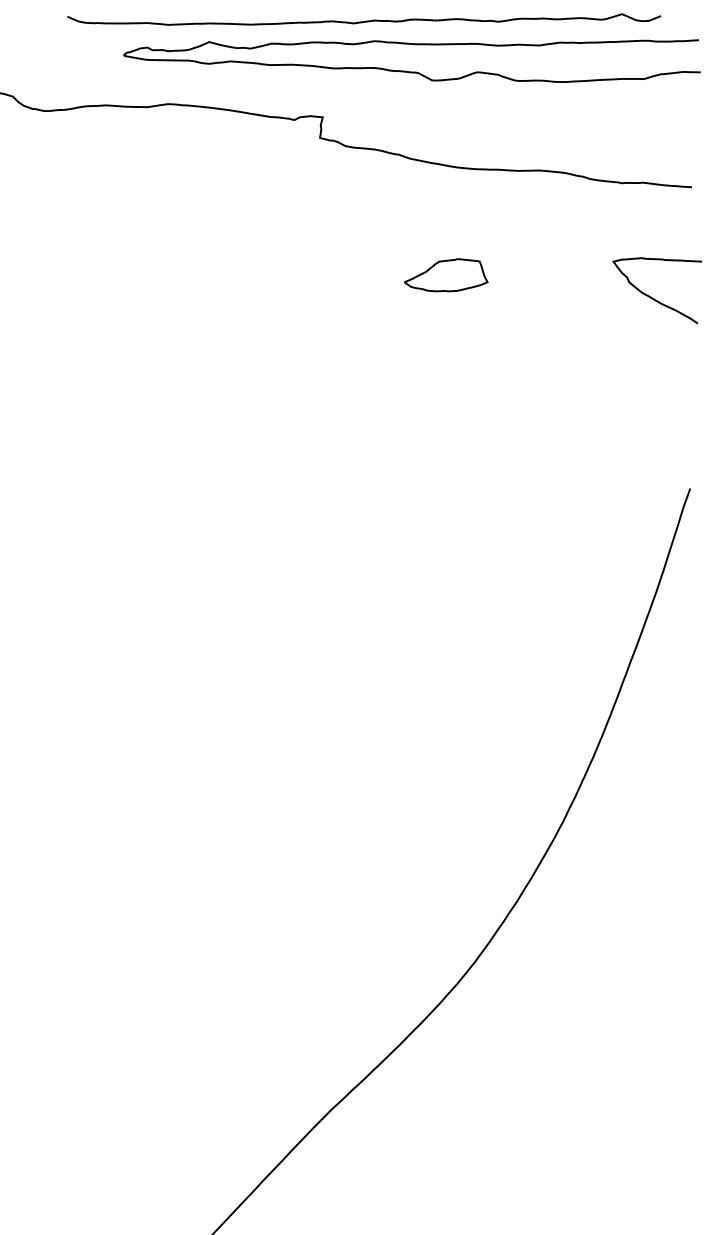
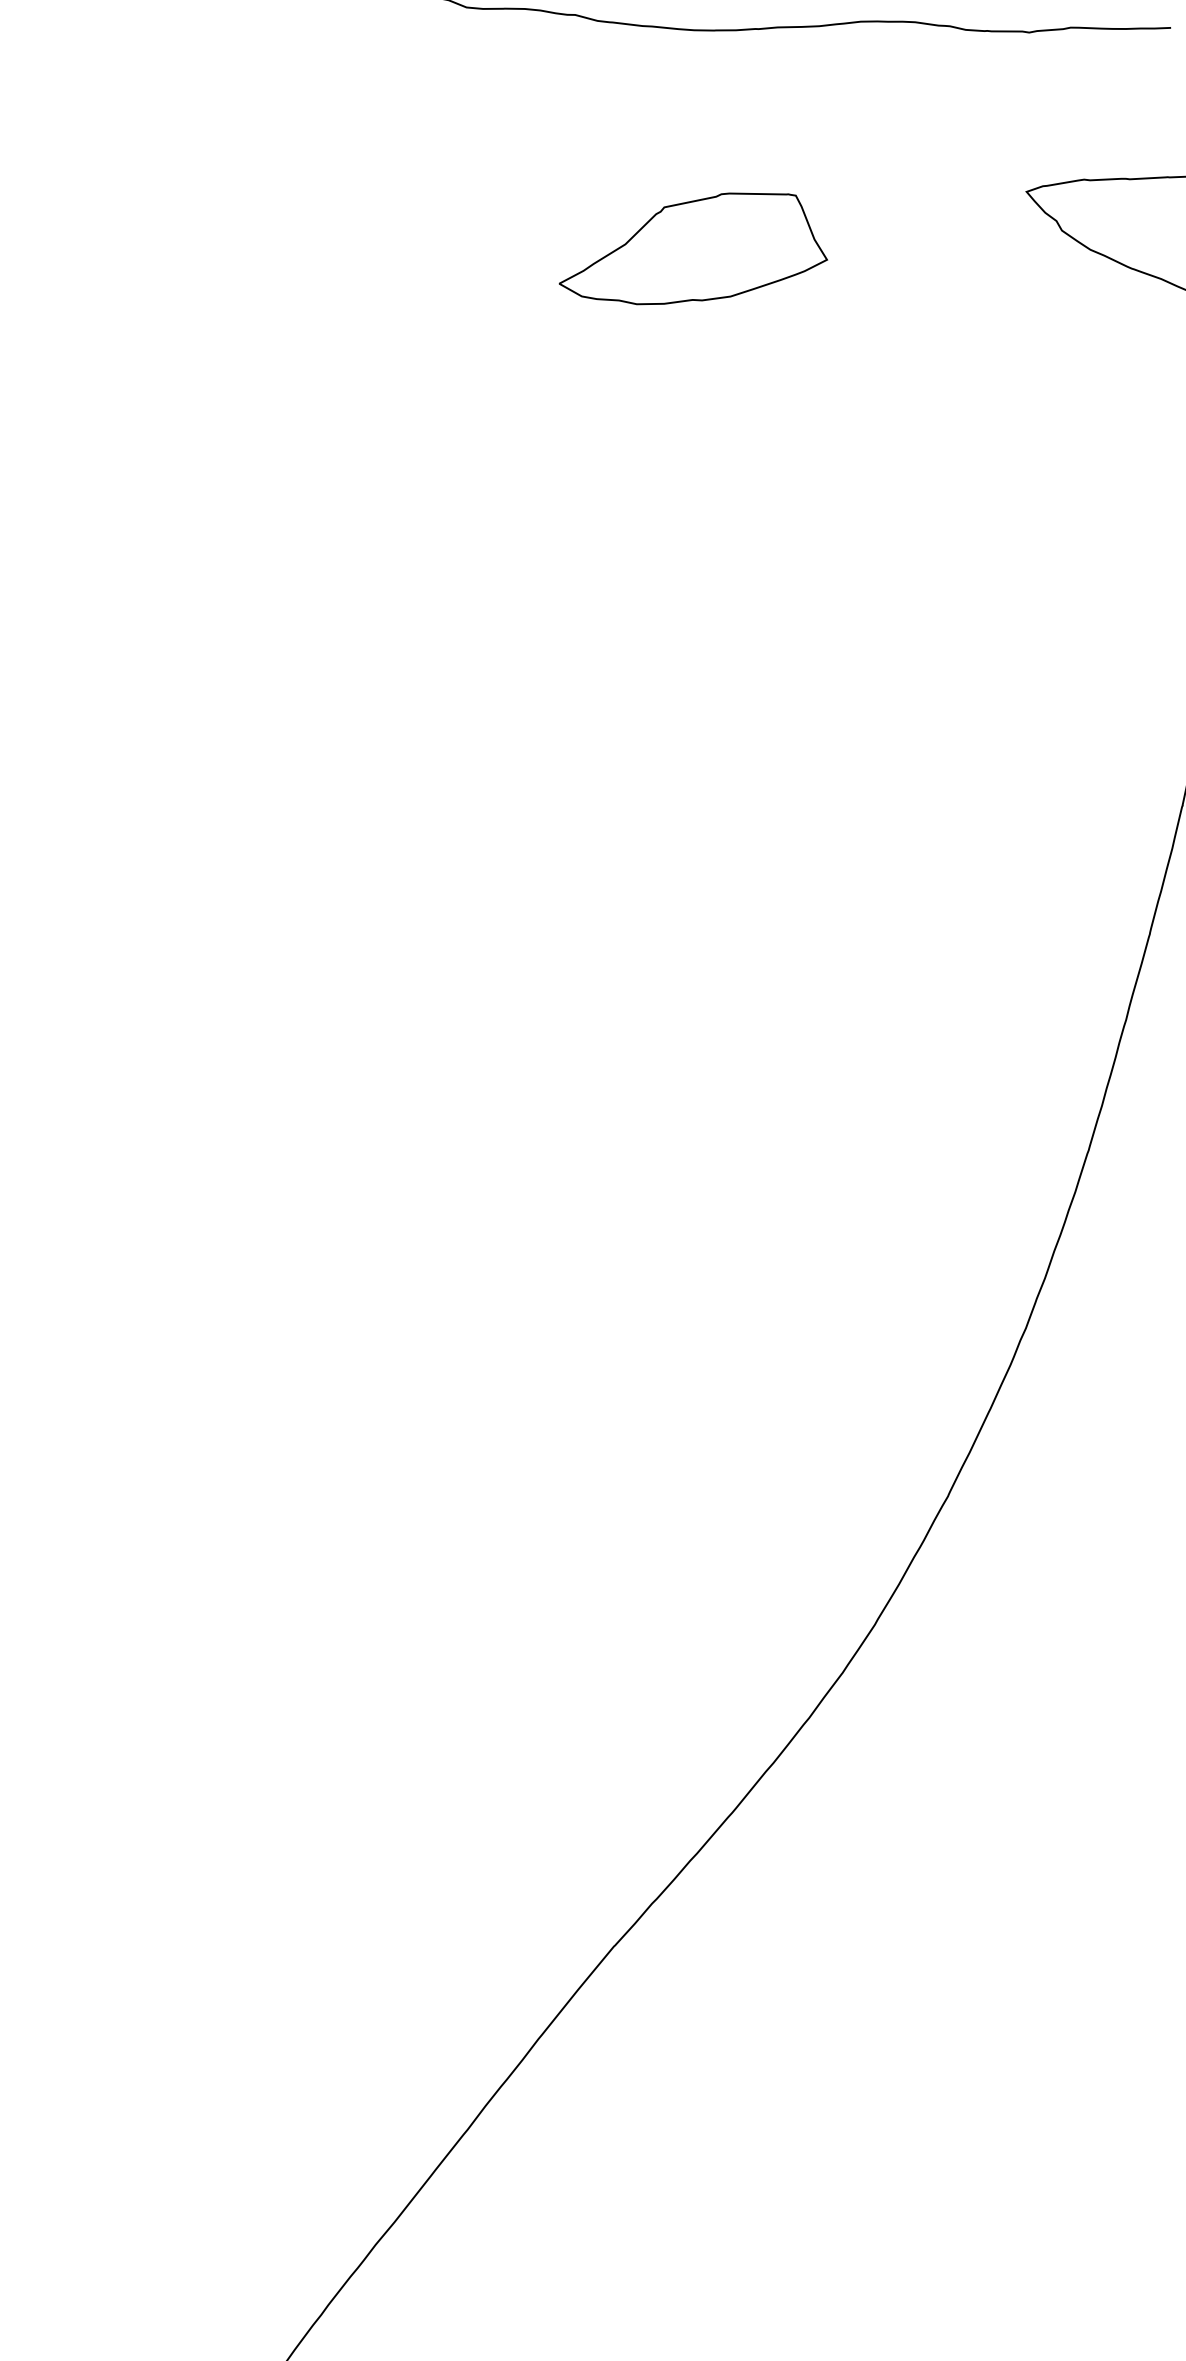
part: (446, 275) -> (692, 249), size x1.6

